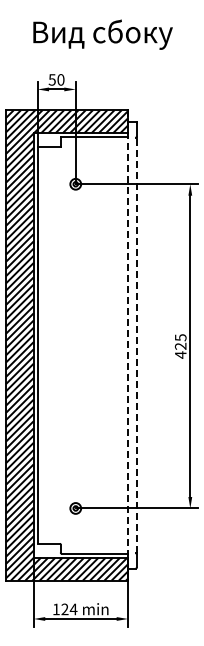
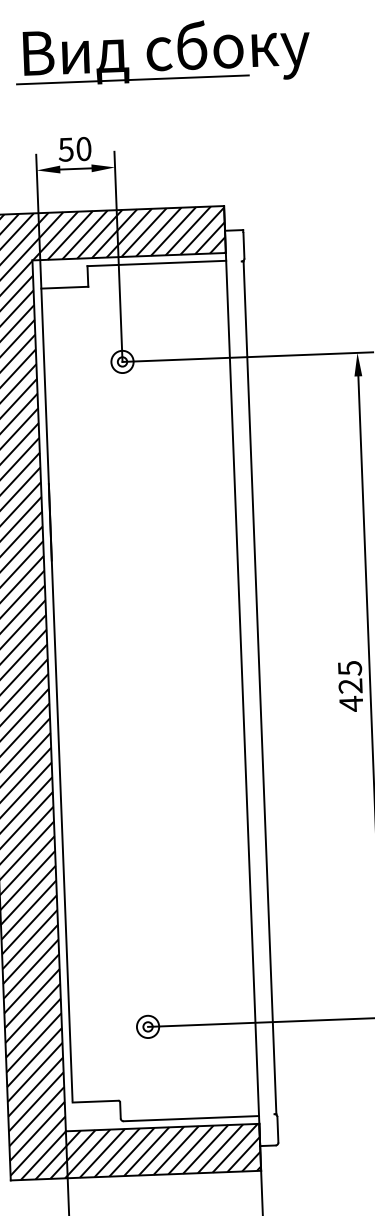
line: (85, 47) -> (131, 80), added
line: (128, 339) -> (242, 676), dashed -> solid
line: (136, 345) -> (259, 687), dashed -> solid

